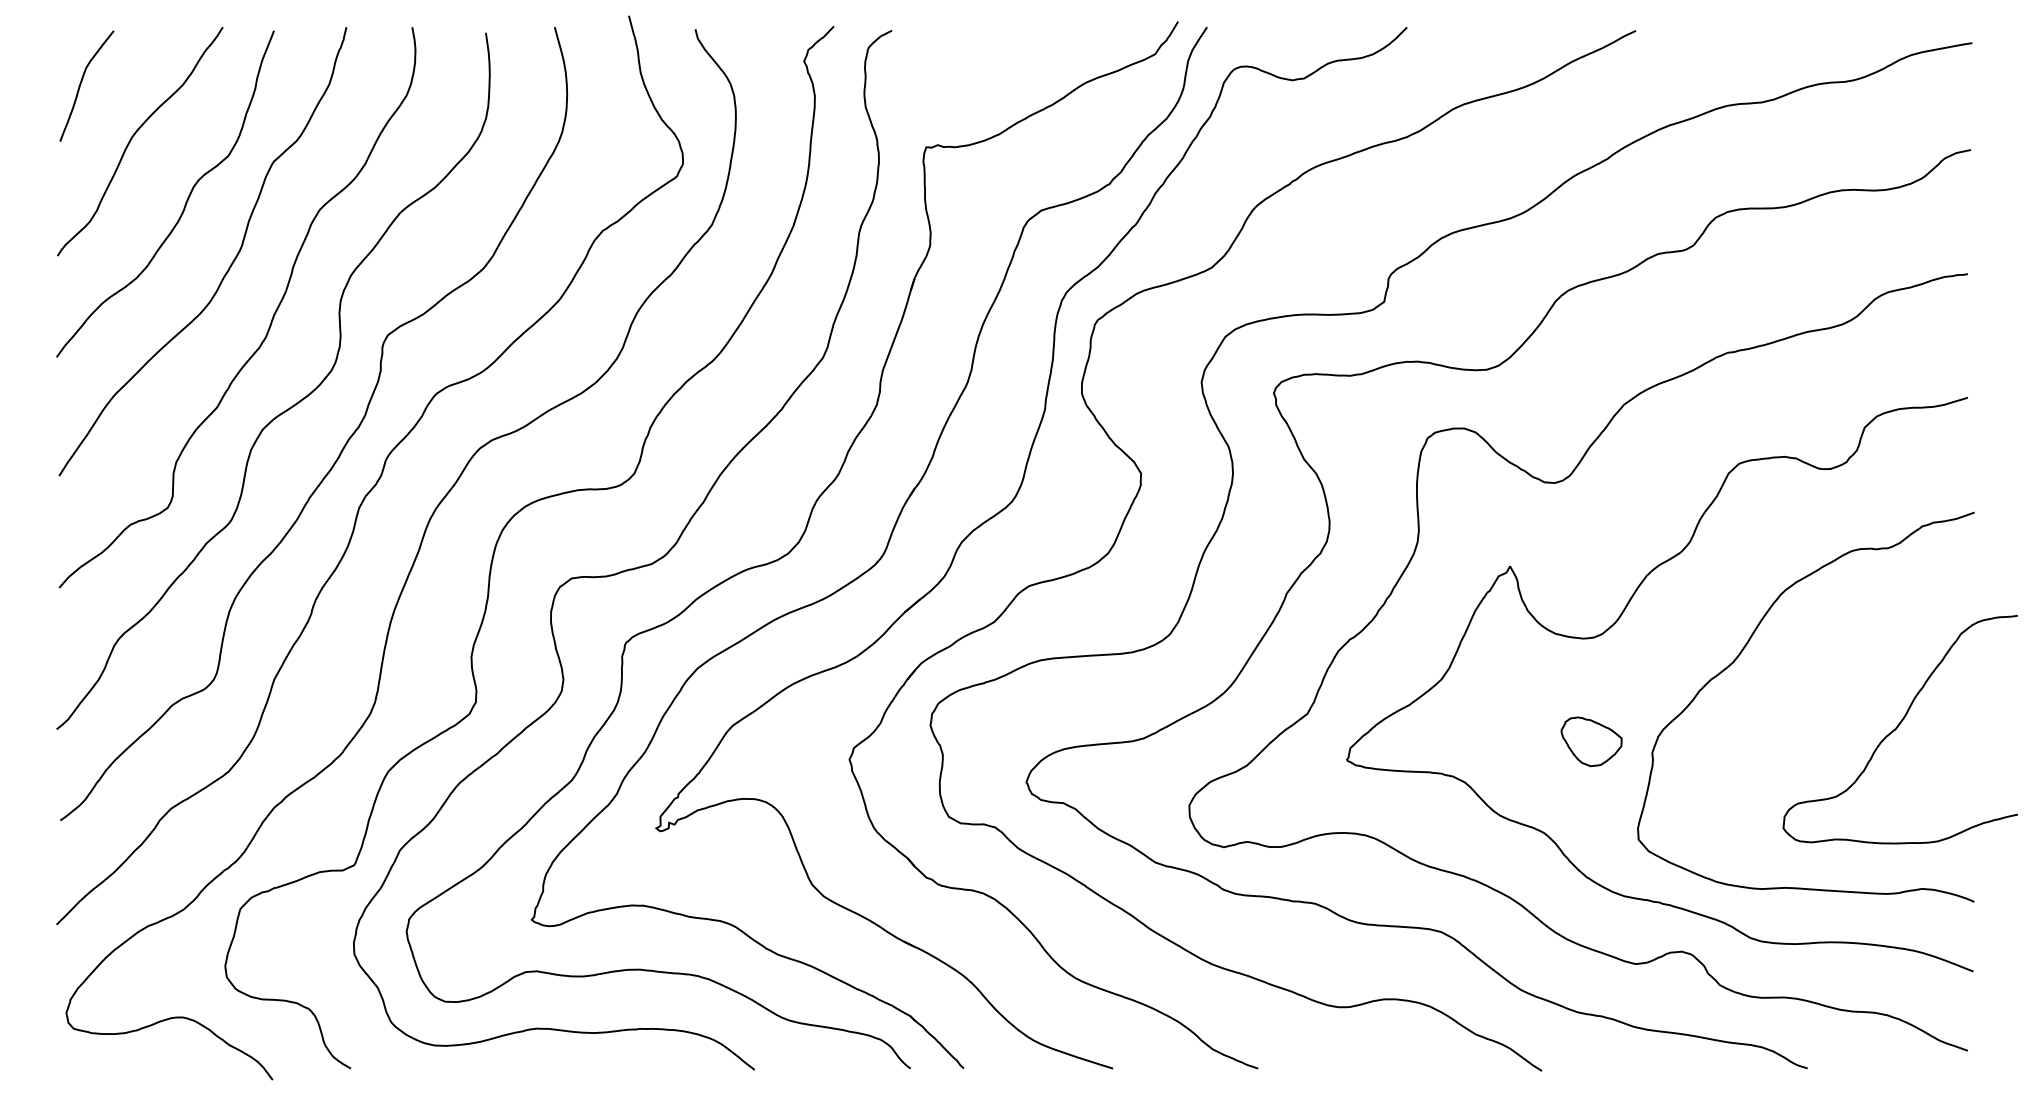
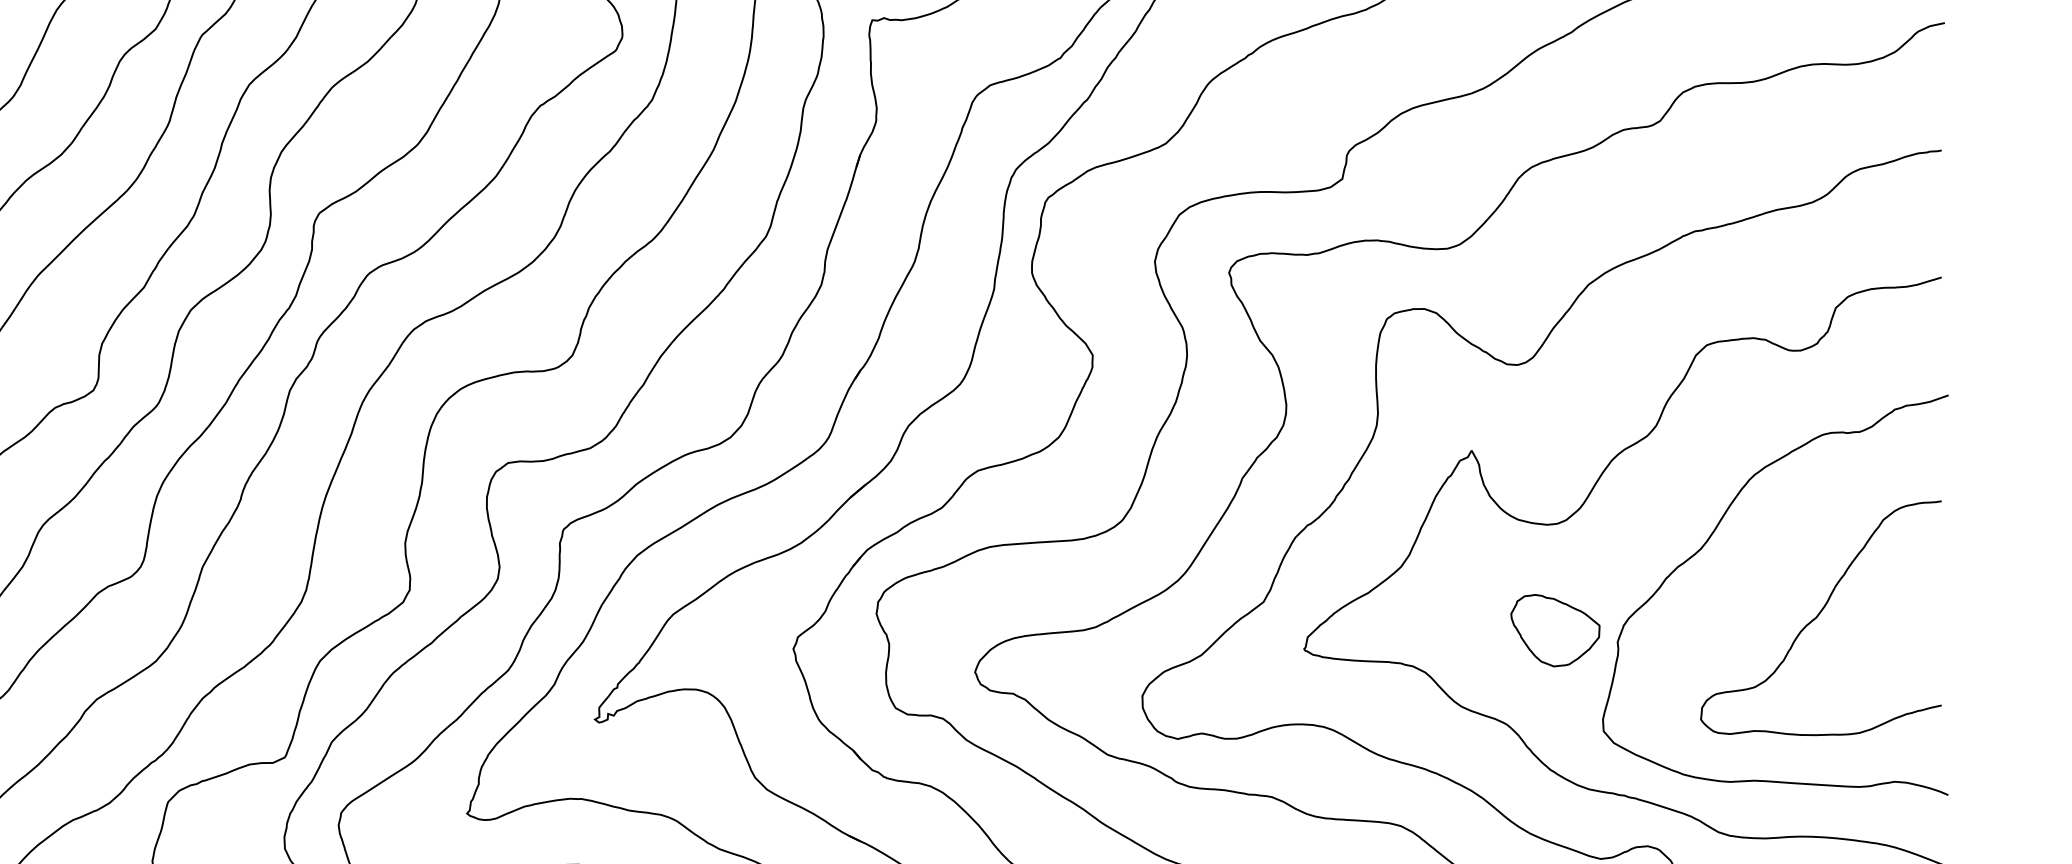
curve: (1898, 727) -> (1819, 616), moved
part: (1591, 741) -> (1555, 630), size x1.43

